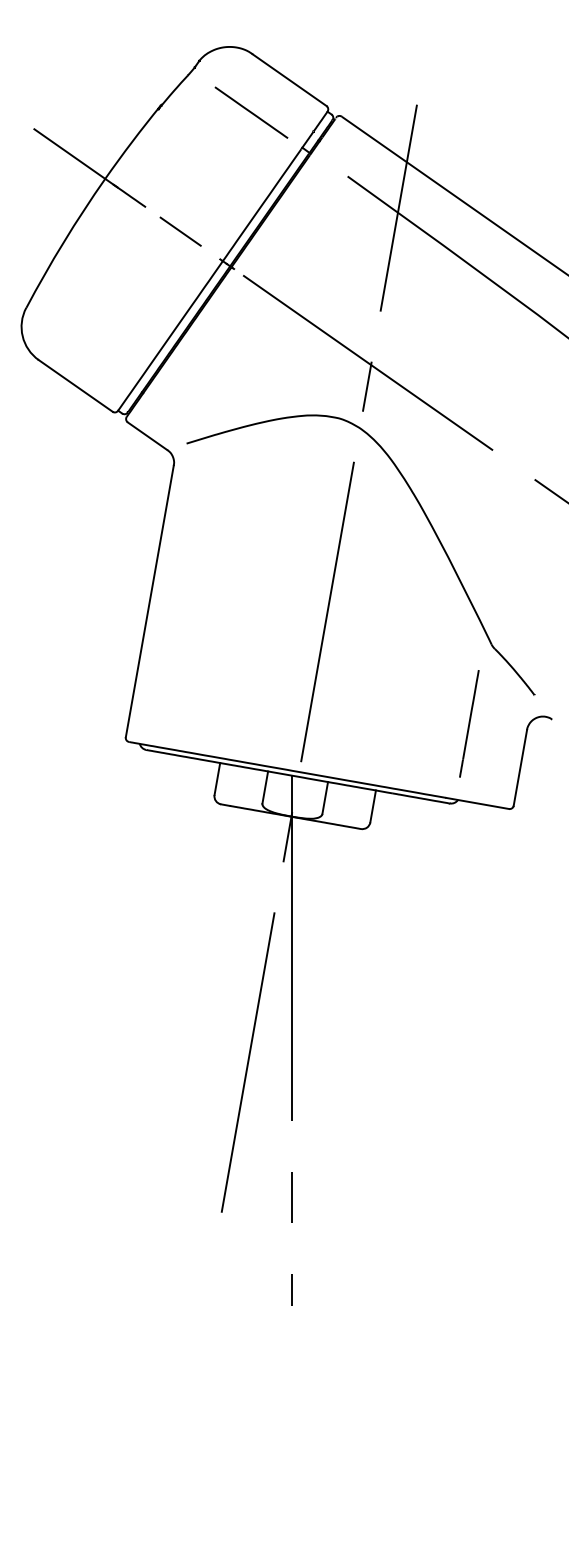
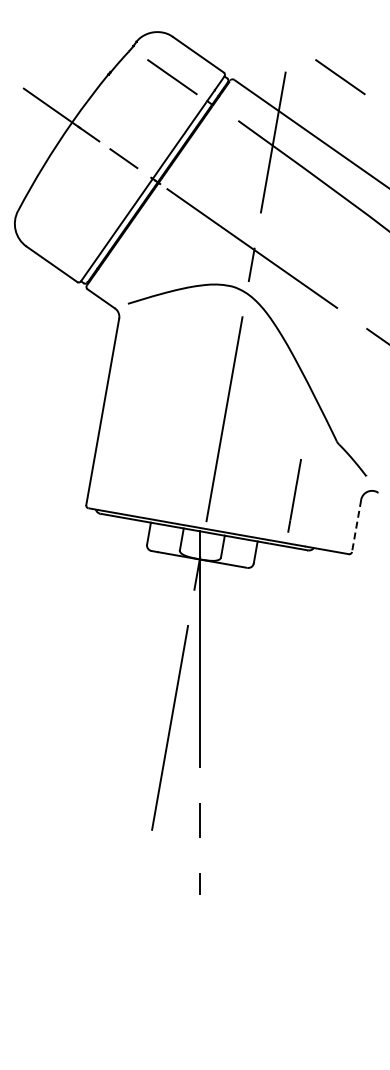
line: (496, 113) -> (340, 77), added
line: (469, 723) -> (294, 495), moved
line: (520, 768) -> (356, 526), solid -> dashed

